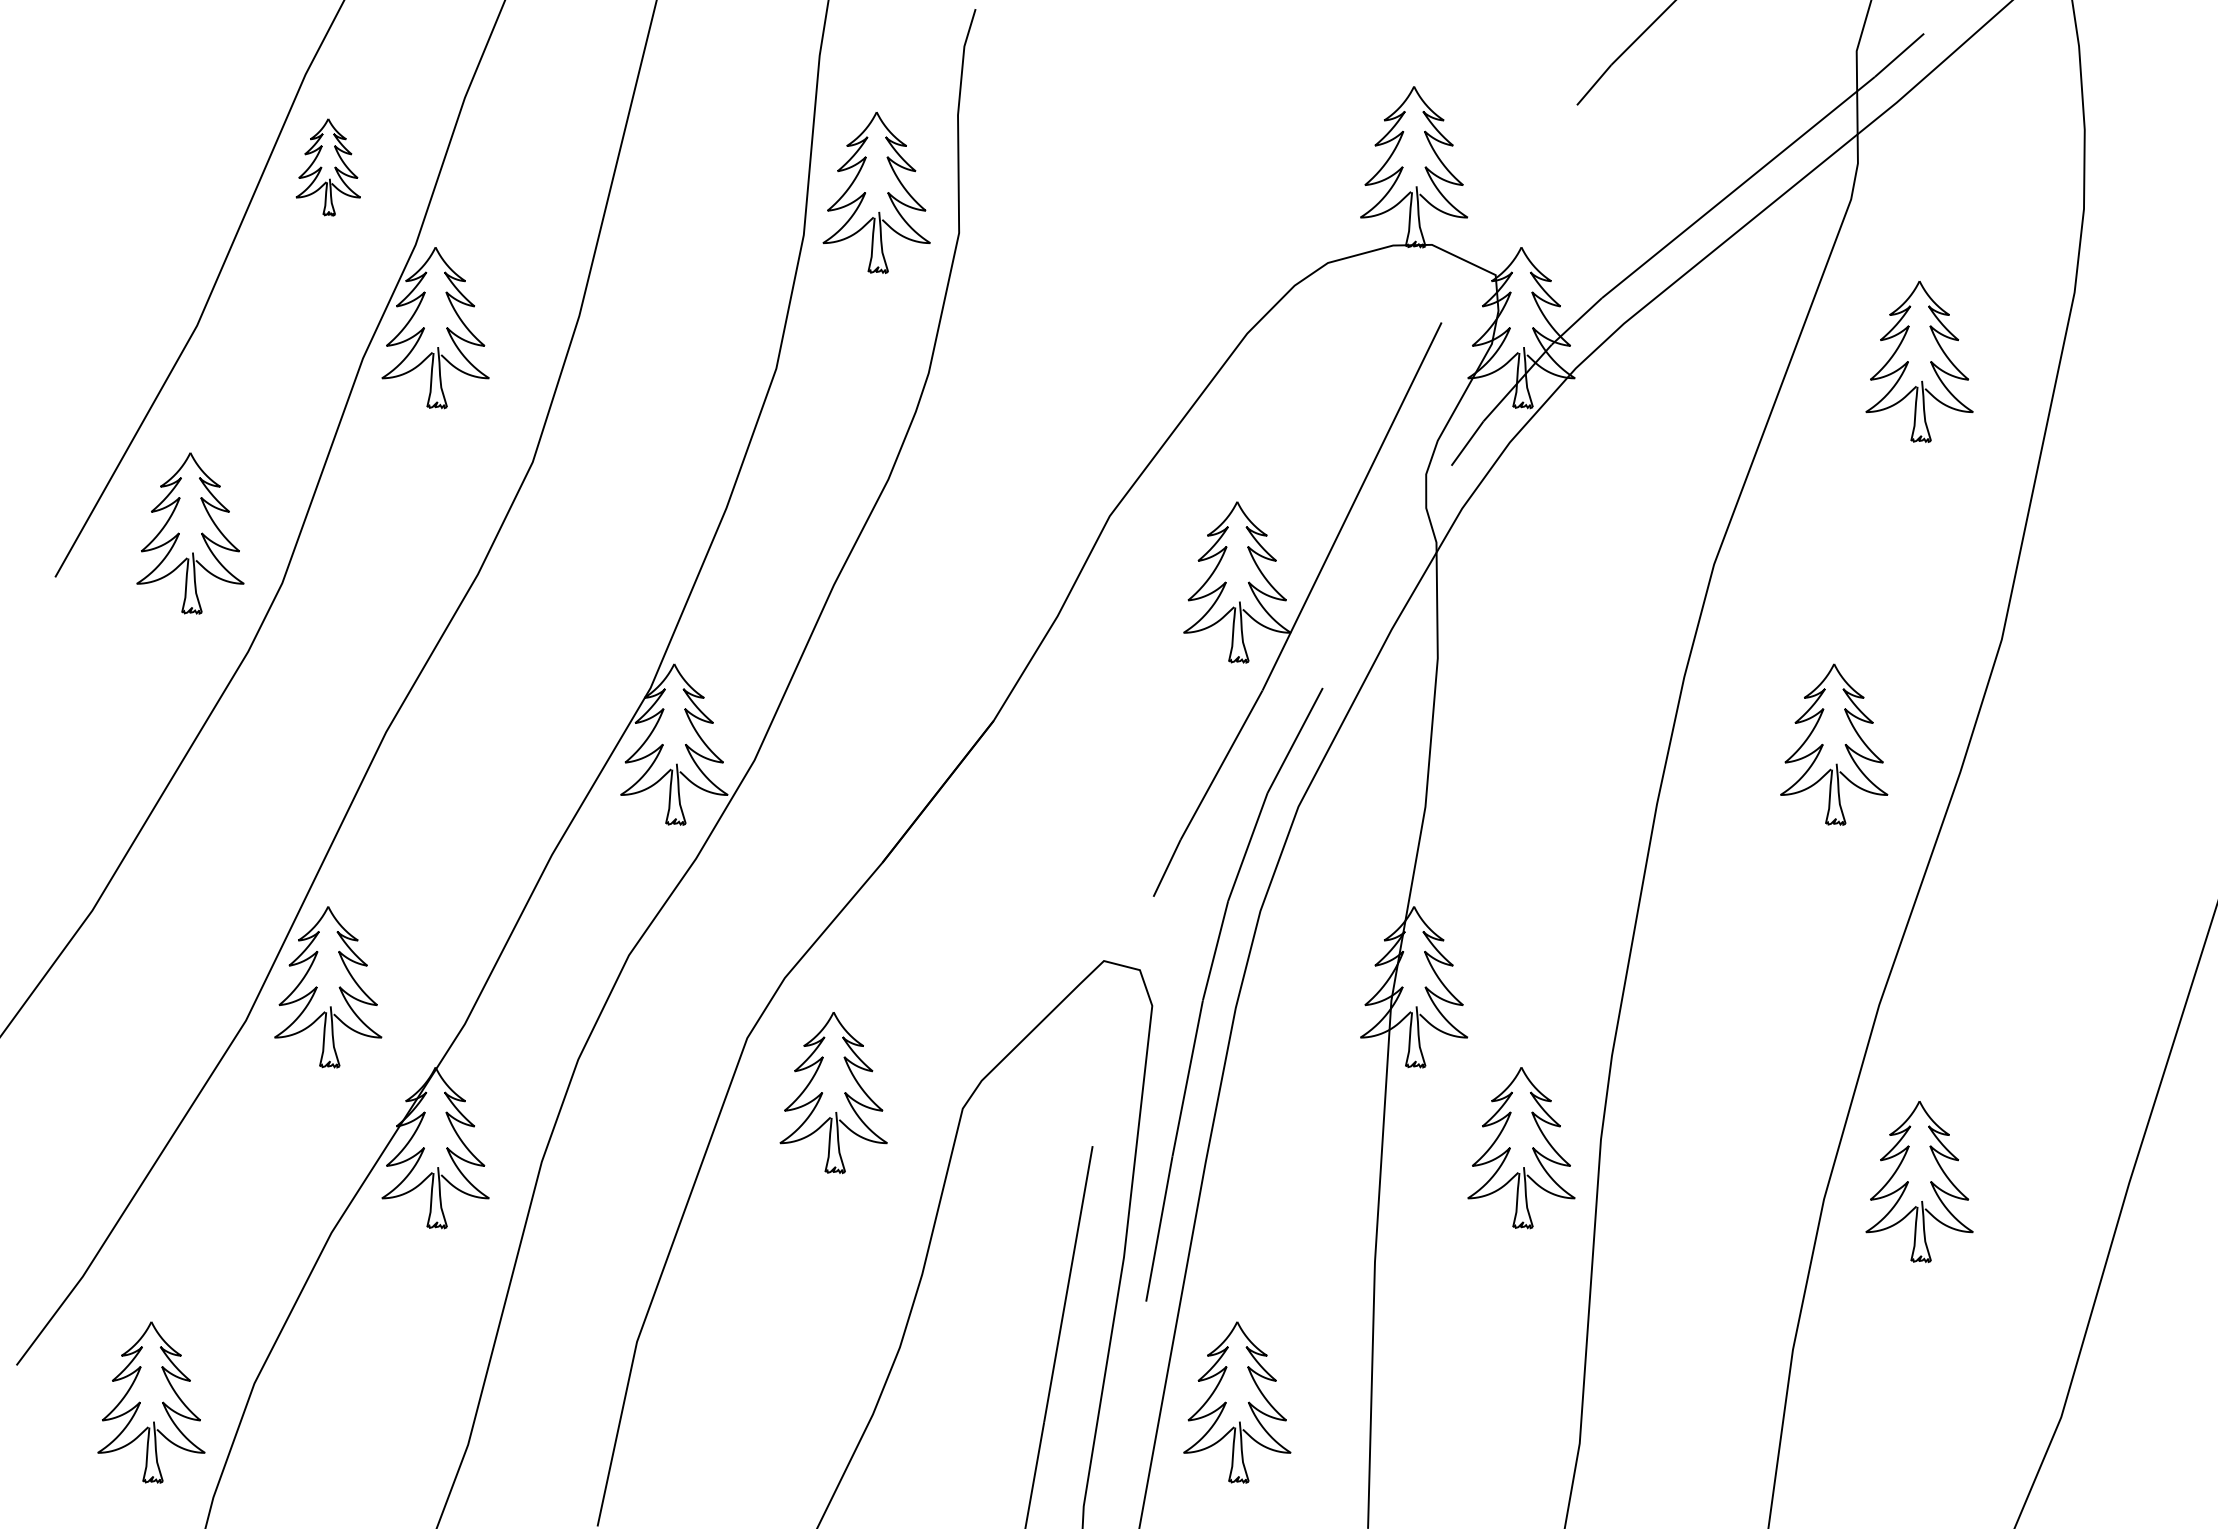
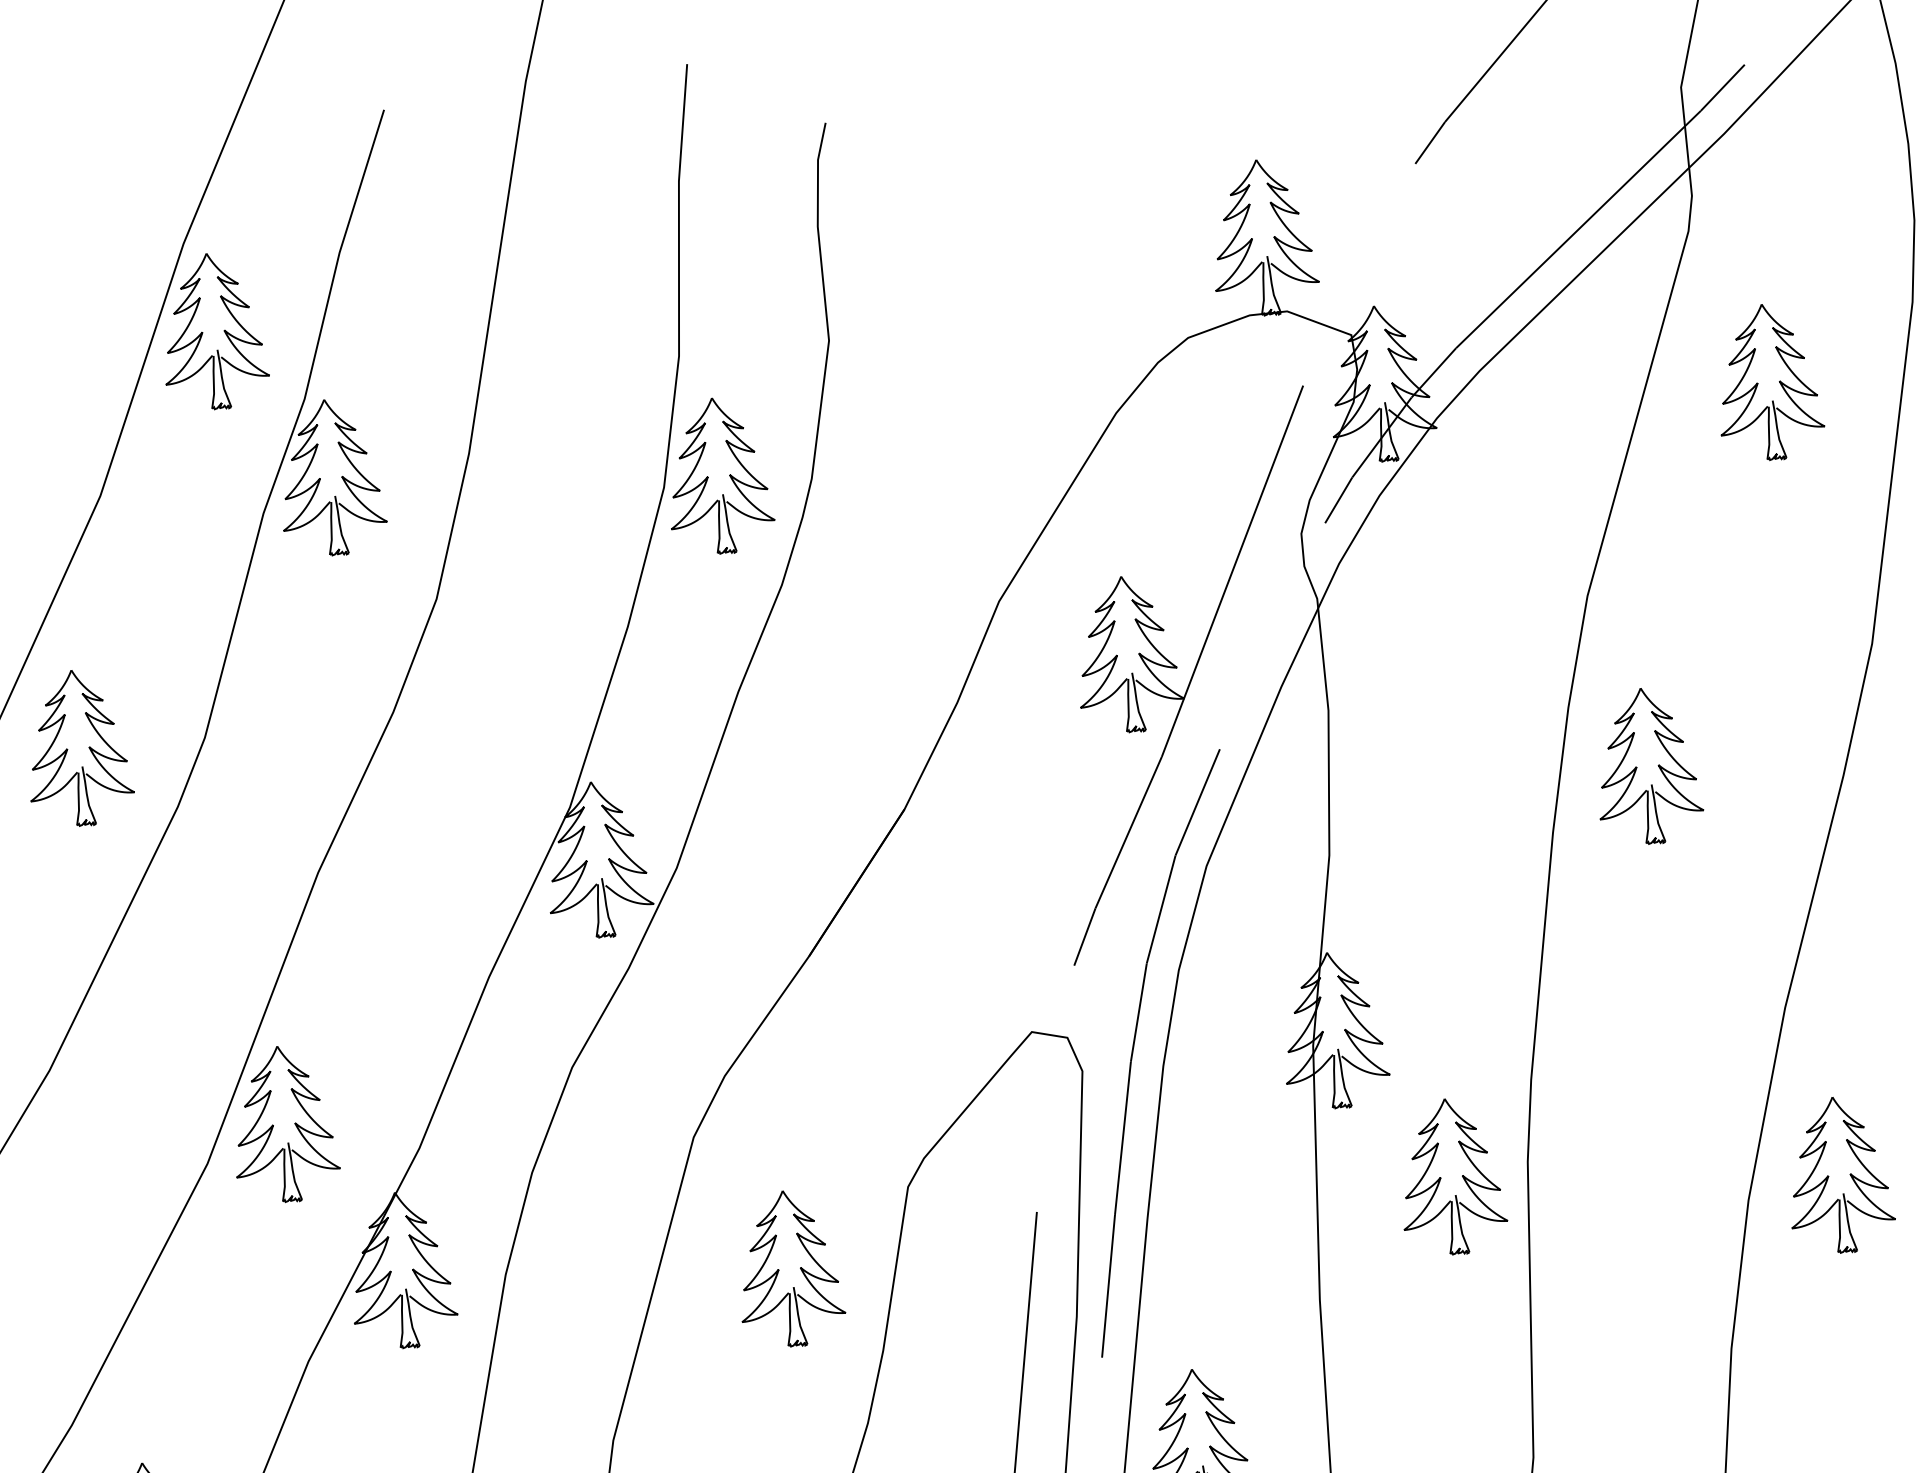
part: (328, 167) -> (213, 331), size x1.67
part: (865, 192) -> (708, 476), moved
part: (190, 533) -> (78, 748), moved
part: (1834, 744) -> (1647, 766), moved
part: (823, 1093) -> (779, 1270), moved

